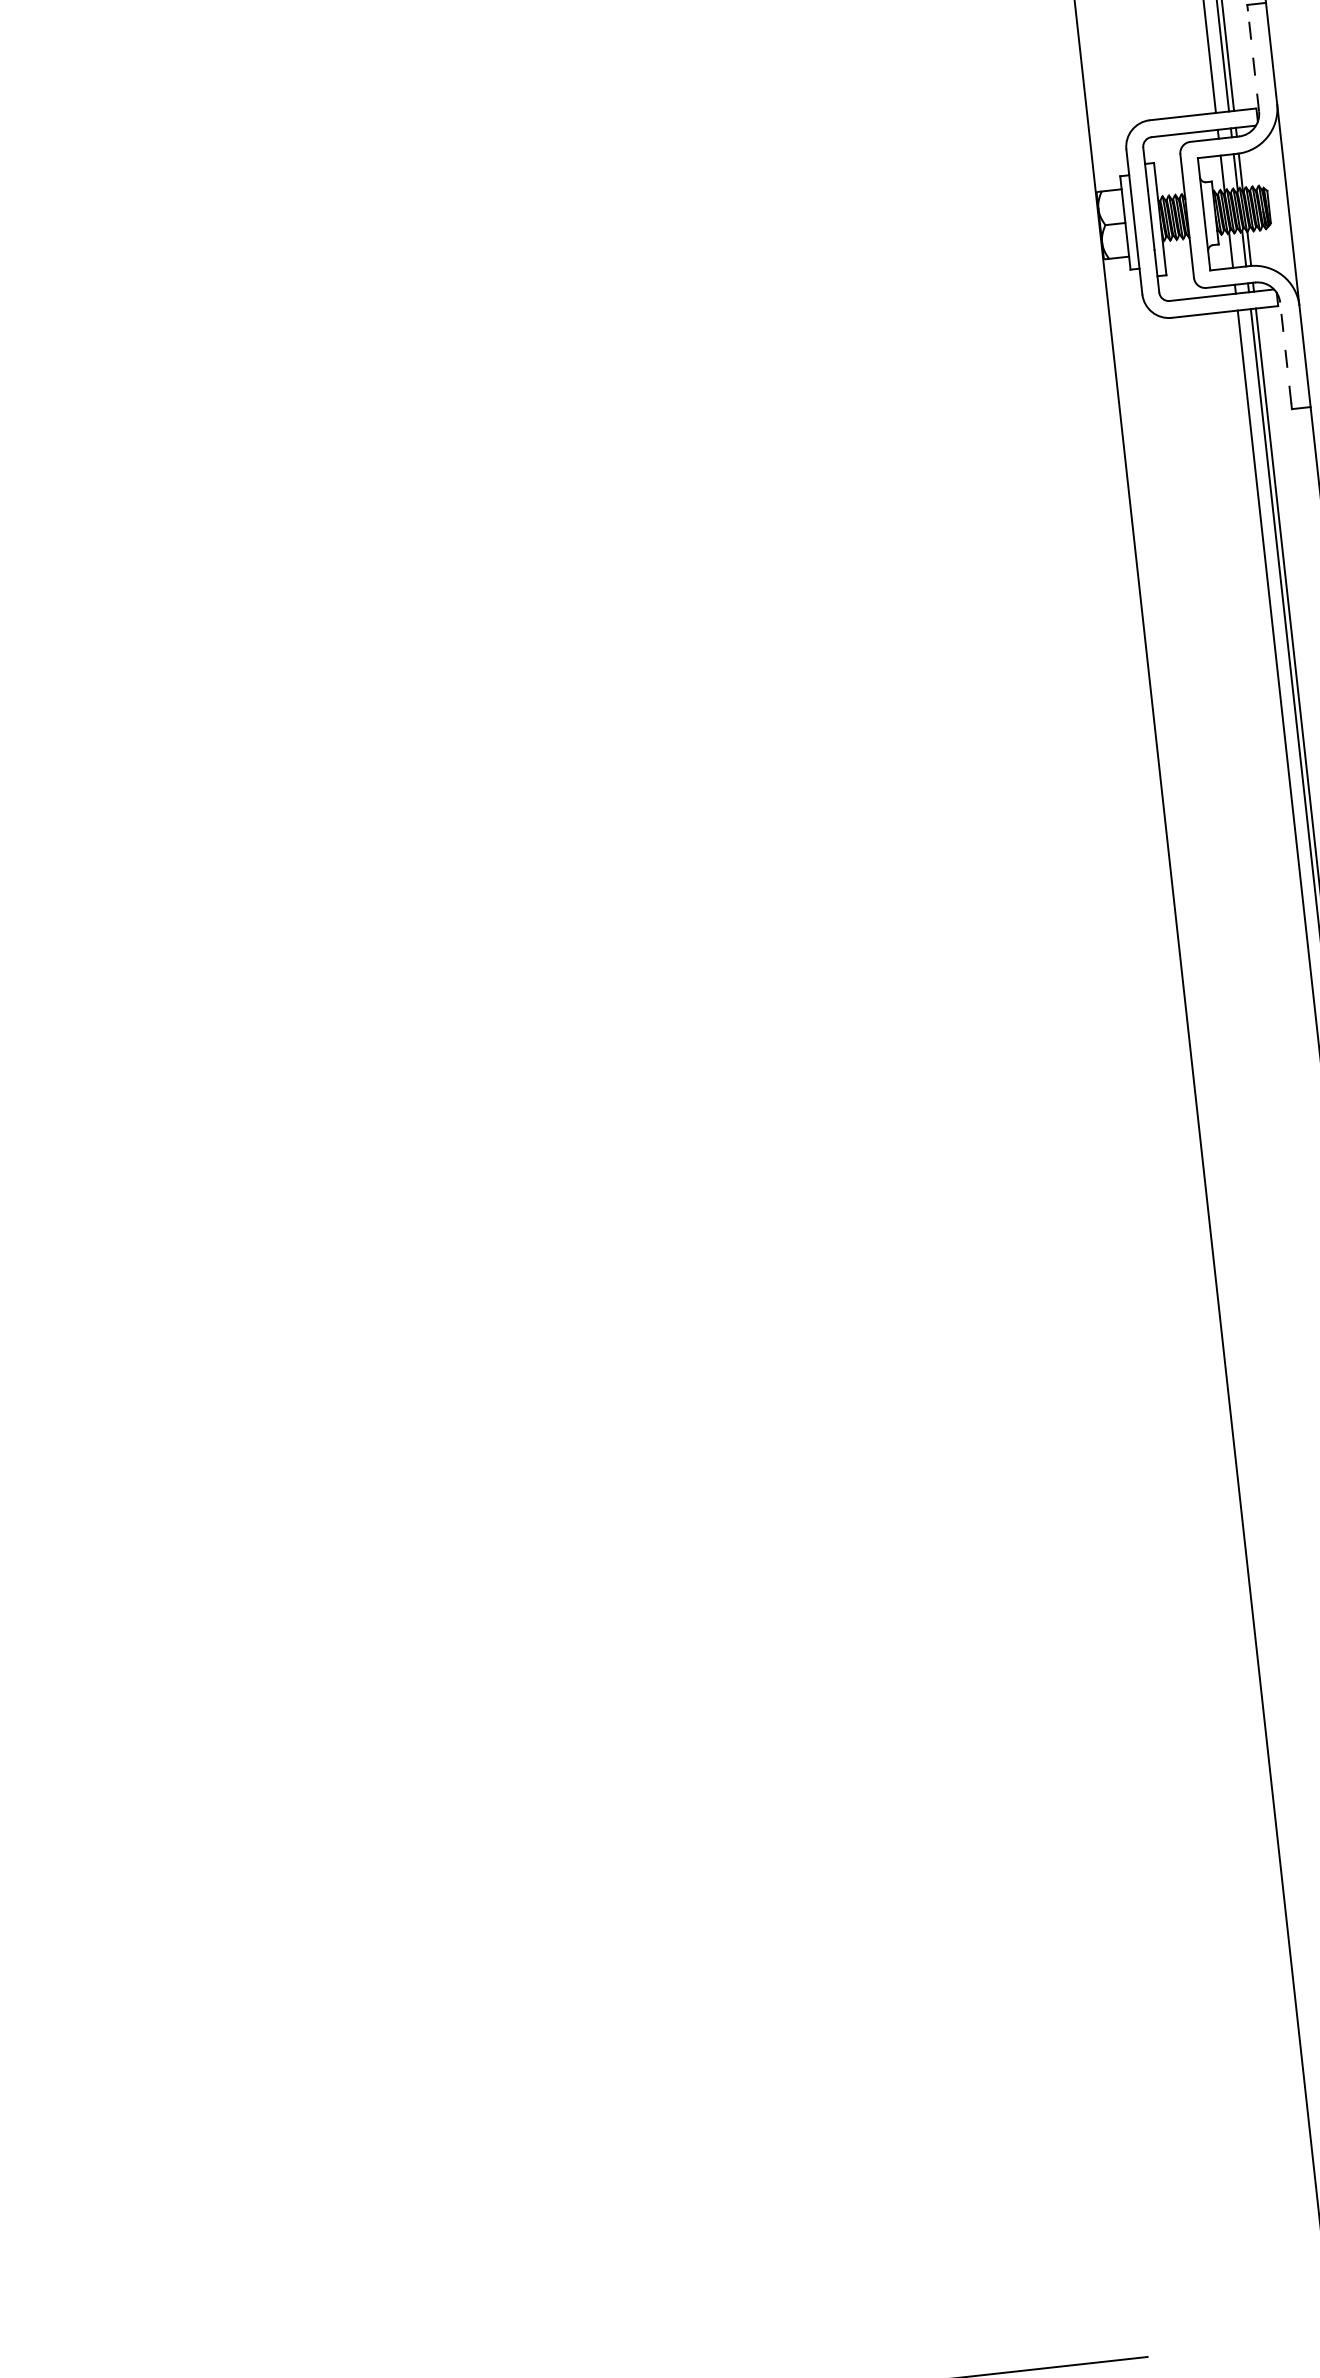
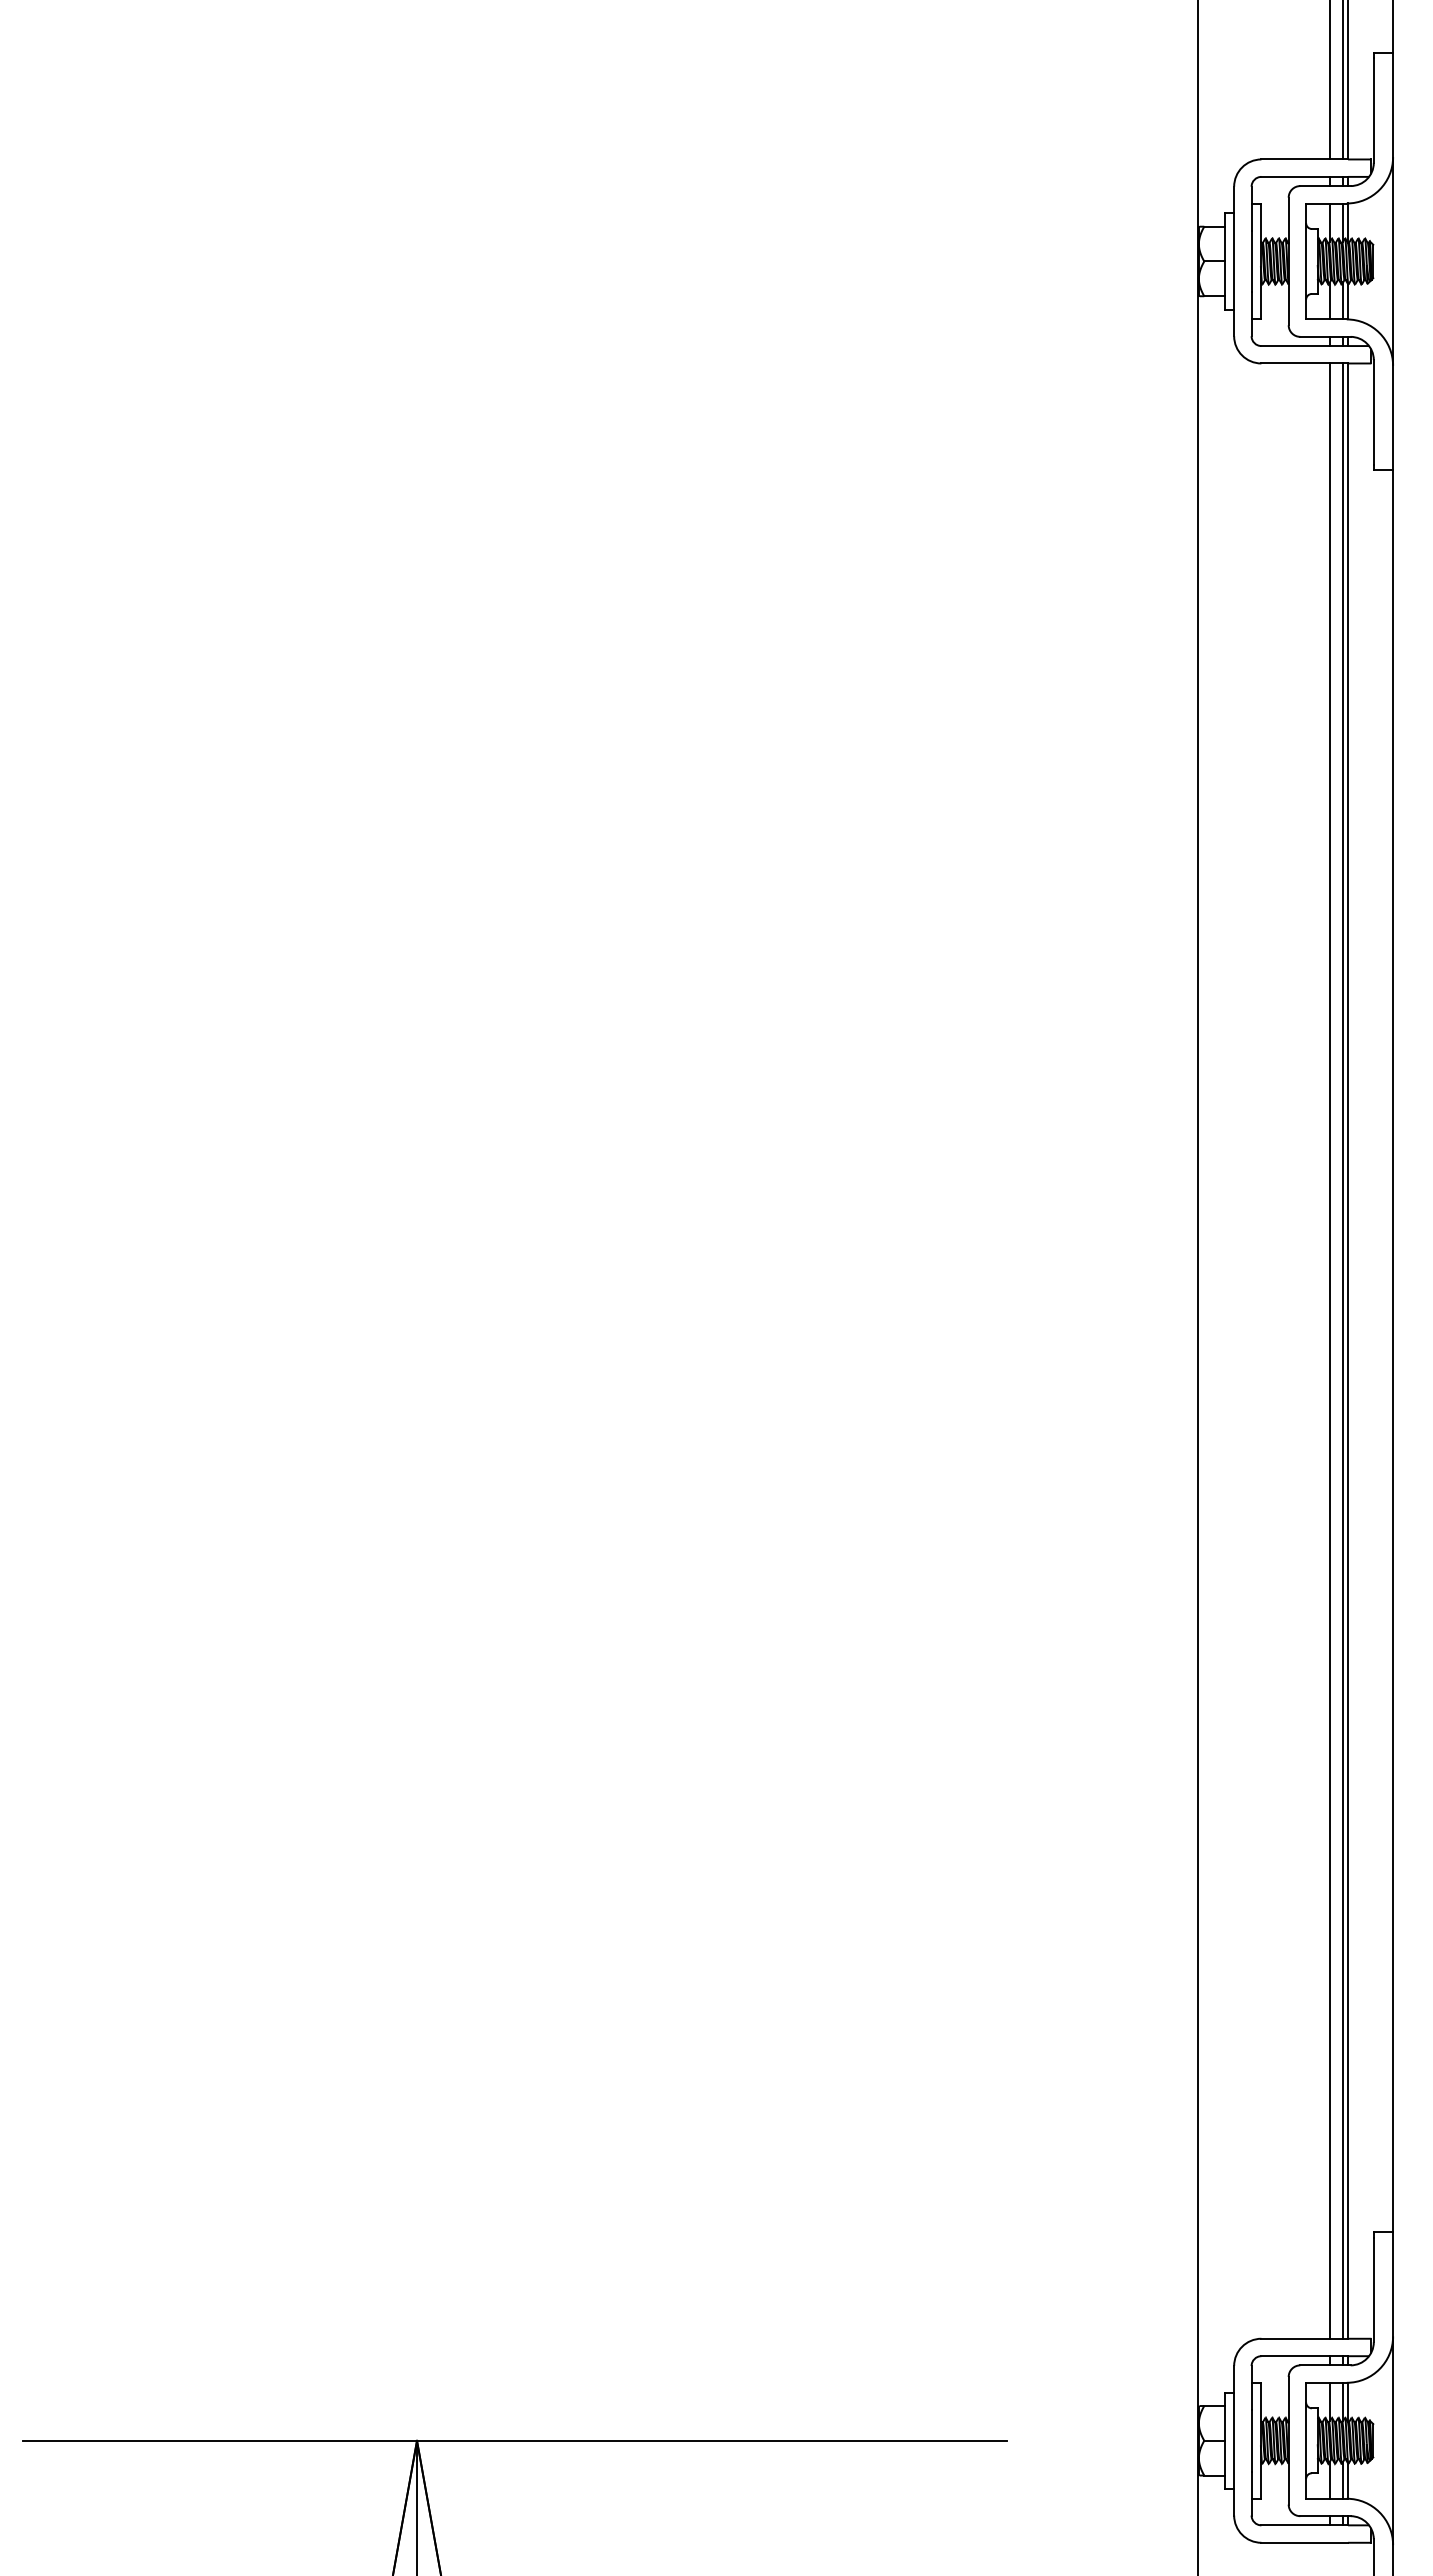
line: (1253, 60) -> (1373, 110), dashed -> solid
line: (1285, 352) -> (1373, 411), dashed -> solid

